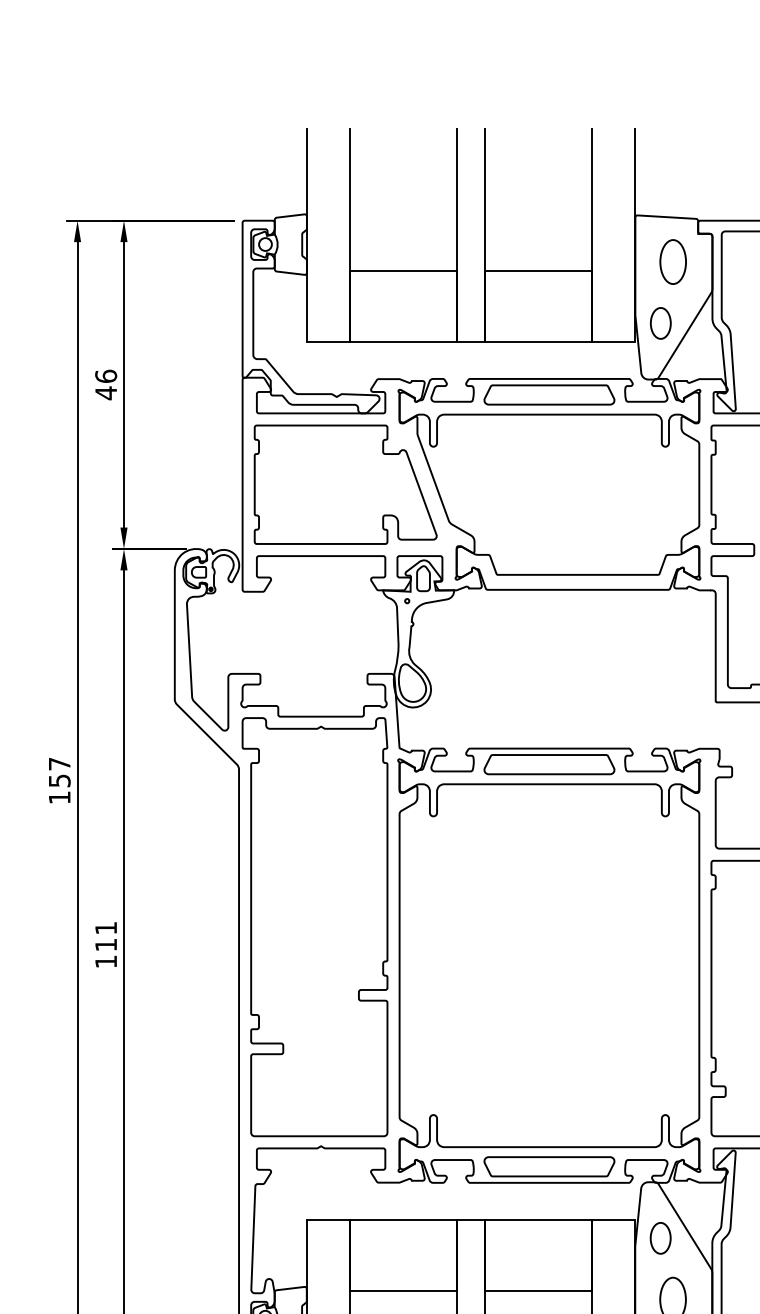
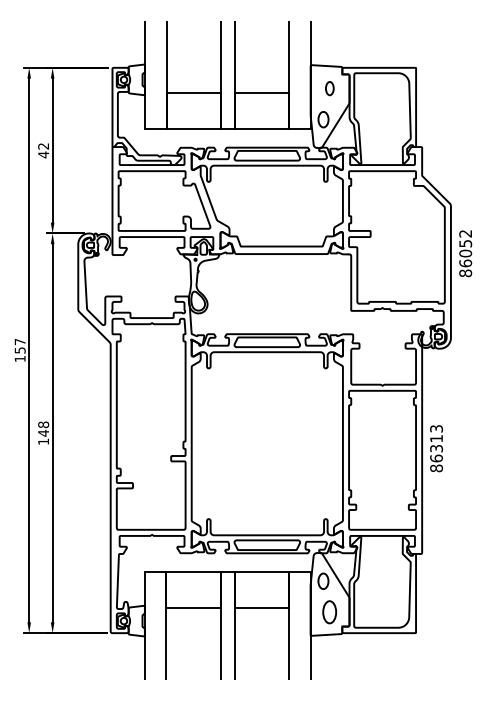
part: (672, 261) -> (329, 88), size x0.6
text: (105, 376) -> (43, 146), 46 -> 42
text: (105, 935) -> (43, 428), 111 -> 148

